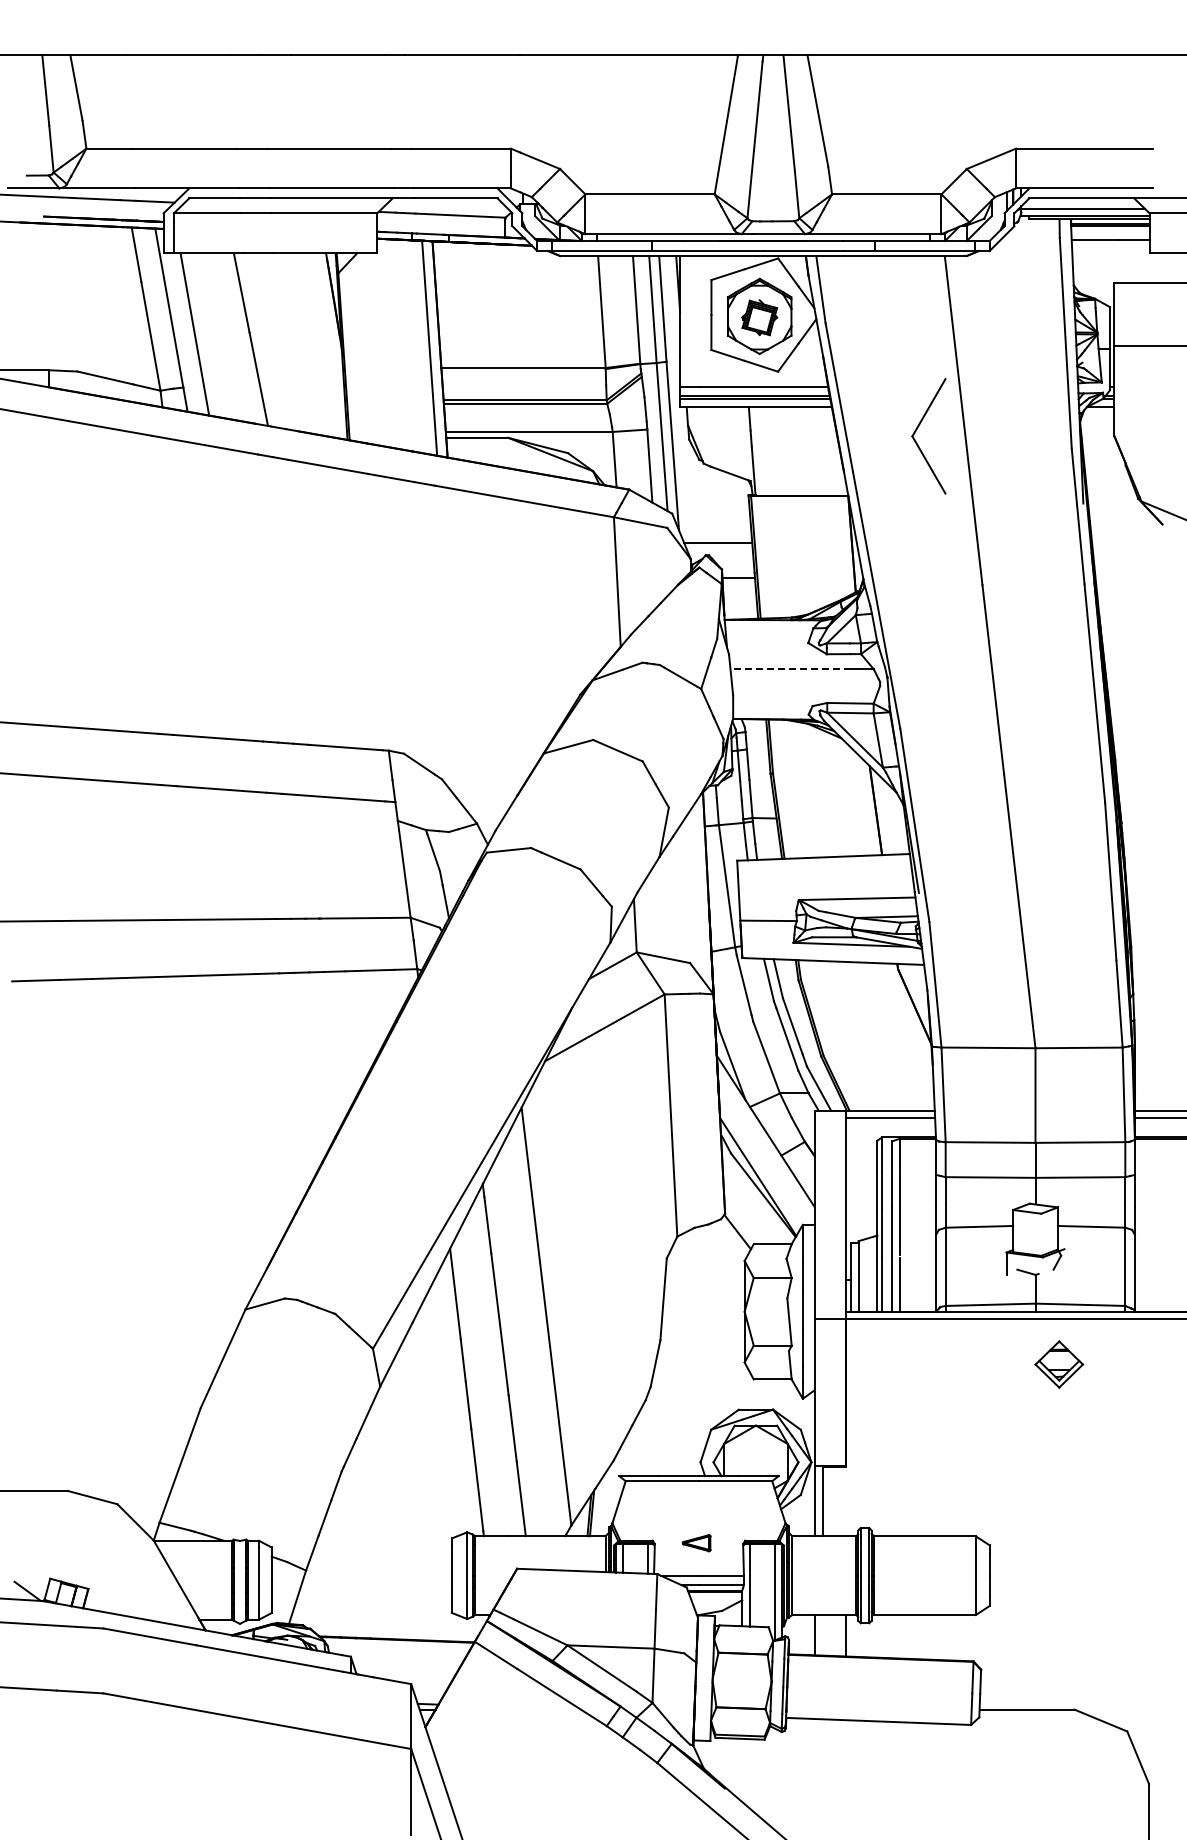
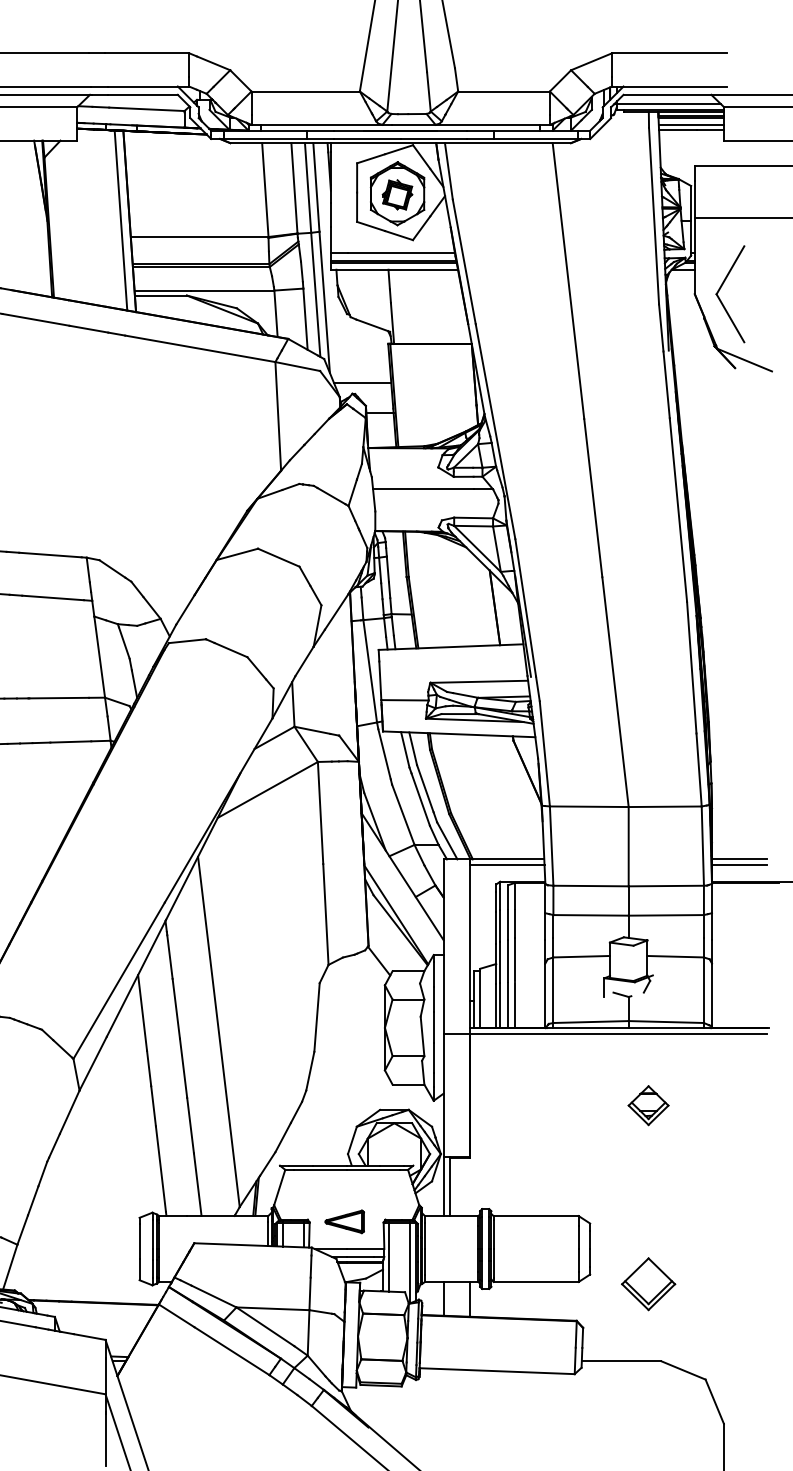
line: (1110, 234) -> (691, 125), added
part: (918, 444) -> (721, 301), moved
line: (790, 669) -> (423, 489), dashed -> solid
part: (1059, 1364) -> (648, 1105), moved
part: (696, 1542) -> (344, 1221), size x1.67
part: (1058, 1617) -> (647, 1284), added

